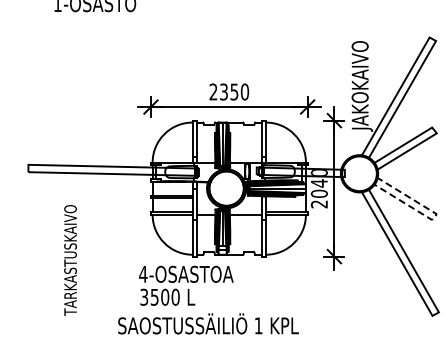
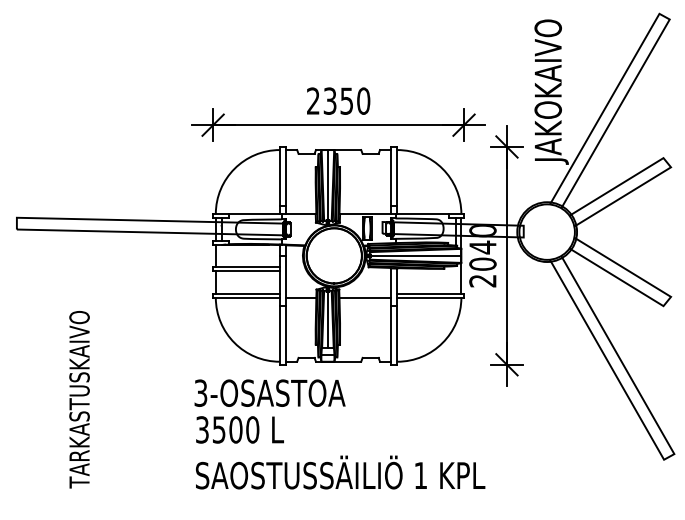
line: (435, 216) -> (668, 300), dashed -> solid
text: (70, 260) -> (79, 399), moved
text: (143, 273) -> (201, 391), 4-OSASTOA -> 3-OSASTOA
text: (208, 323) -> (340, 471), moved

